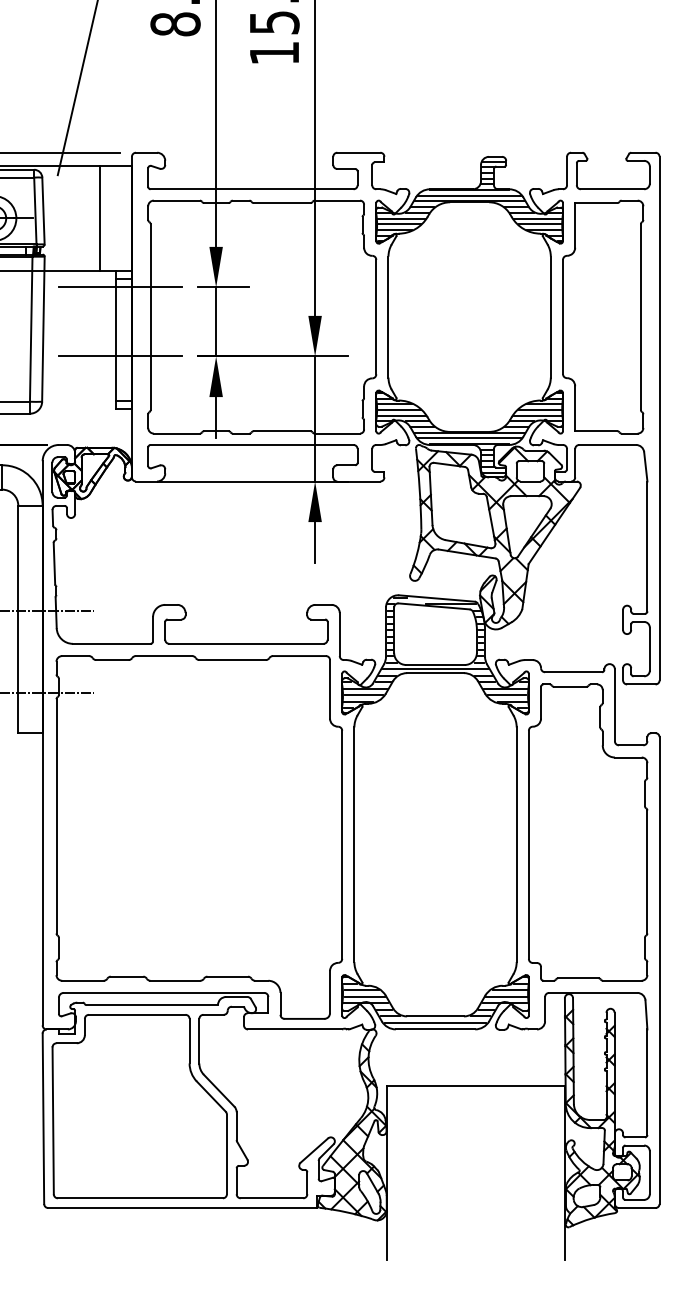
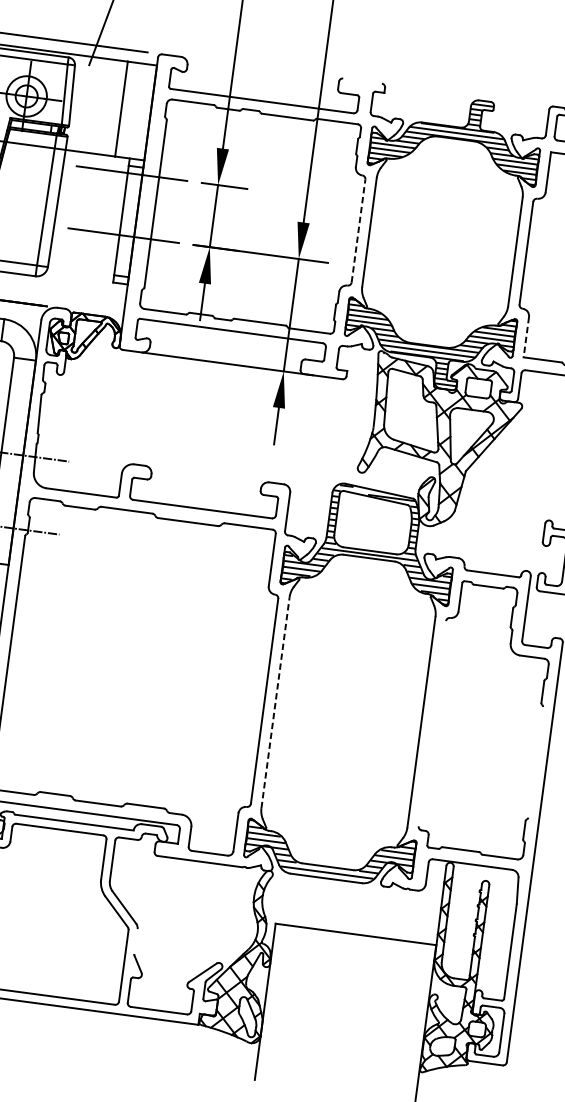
line: (358, 152) -> (362, 80), removed
line: (376, 316) -> (358, 230), solid -> dashed
line: (575, 409) -> (526, 337), solid -> dashed
line: (354, 844) -> (275, 702), solid -> dashed
line: (528, 844) -> (432, 723), removed
line: (647, 871) -> (535, 761), removed
line: (236, 1125) -> (135, 940), removed

